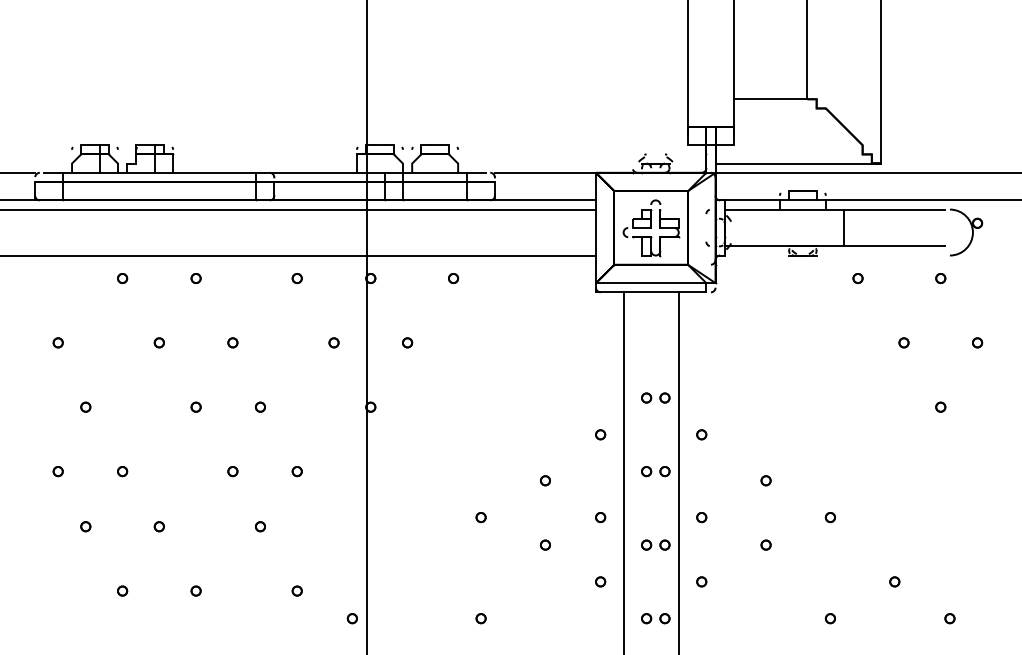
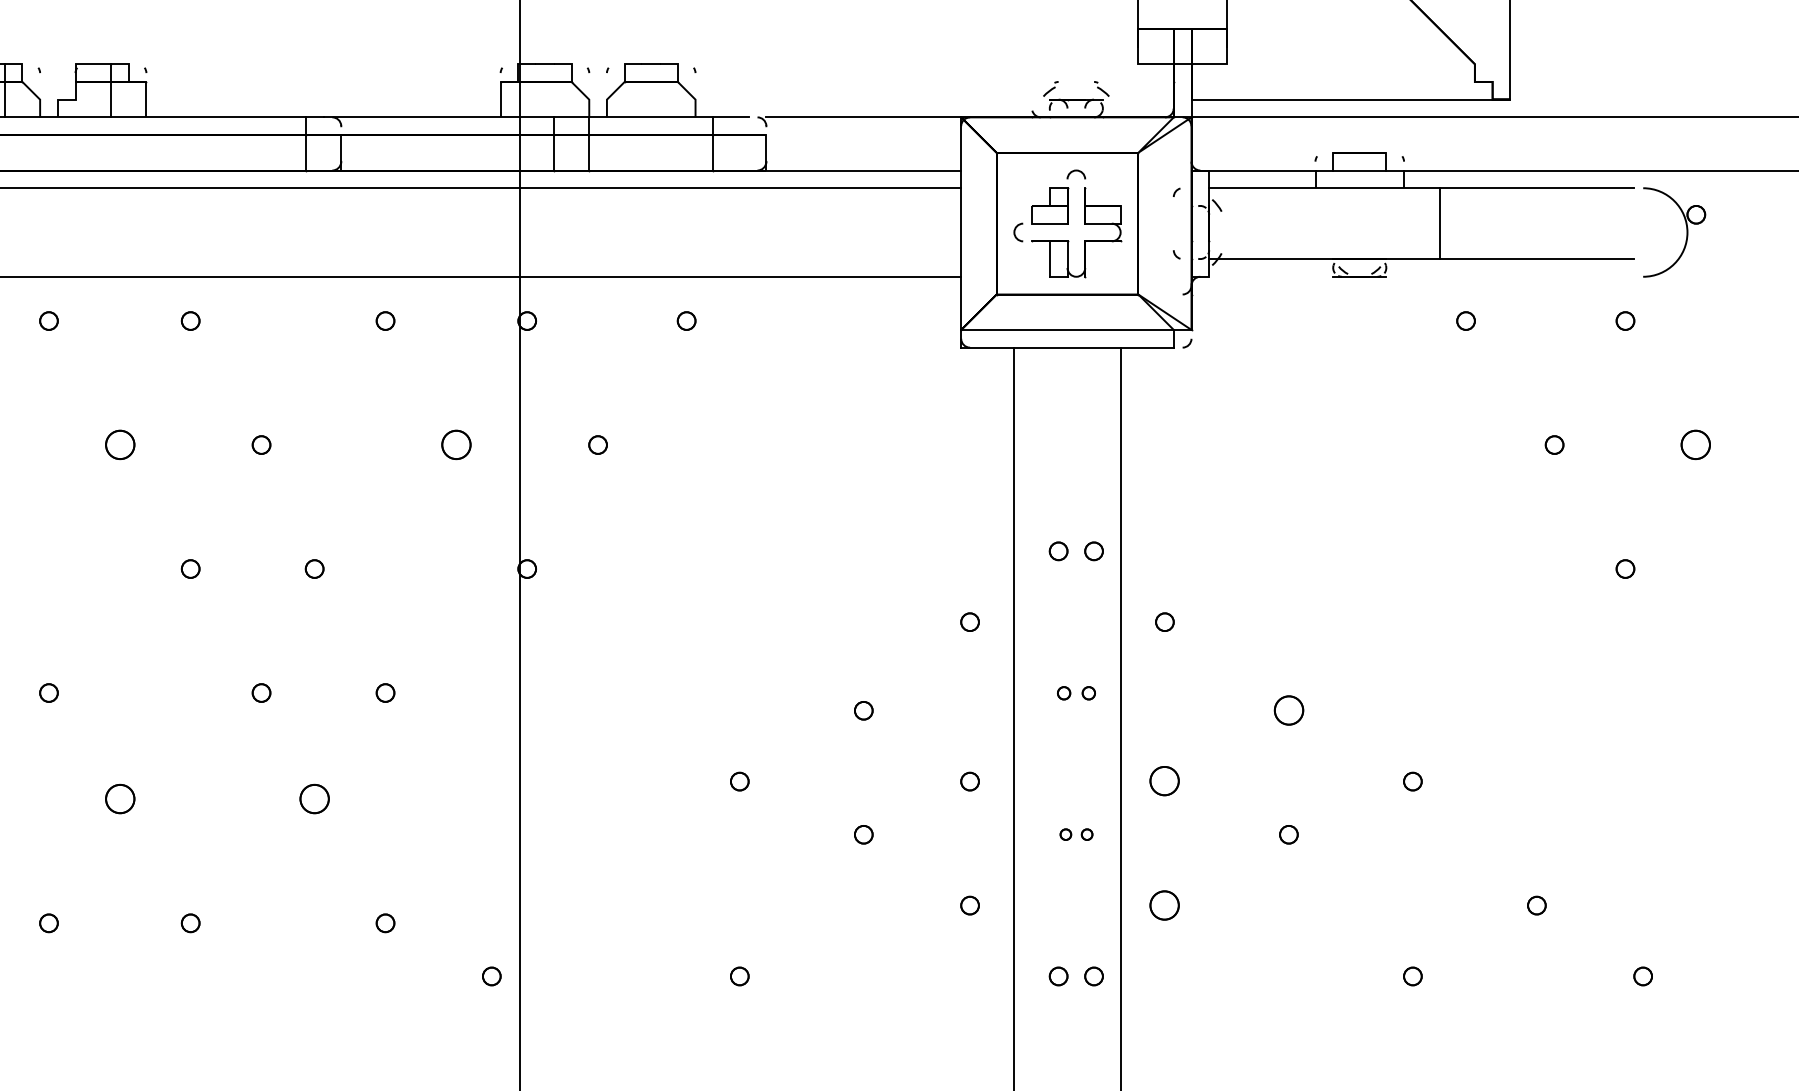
part: (158, 342) -> (118, 444), size x1.6
part: (333, 342) -> (455, 444), size x1.6
part: (977, 342) -> (1696, 444), size x1.6
part: (655, 471) -> (1075, 692), size x0.7
part: (765, 480) -> (1287, 710), size x1.6
part: (701, 517) -> (1164, 781), size x1.6
part: (158, 526) -> (118, 798), size x1.6
part: (260, 526) -> (314, 798), size x1.6
part: (655, 544) -> (1075, 833), size x0.6
part: (701, 581) -> (1164, 904), size x1.6

